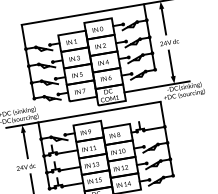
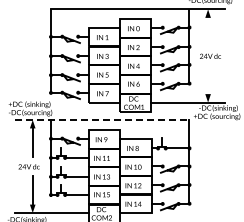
line: (164, 20) -> (208, 31), removed
line: (171, 64) -> (208, 80), removed
line: (83, 114) -> (102, 119), solid -> dashed

